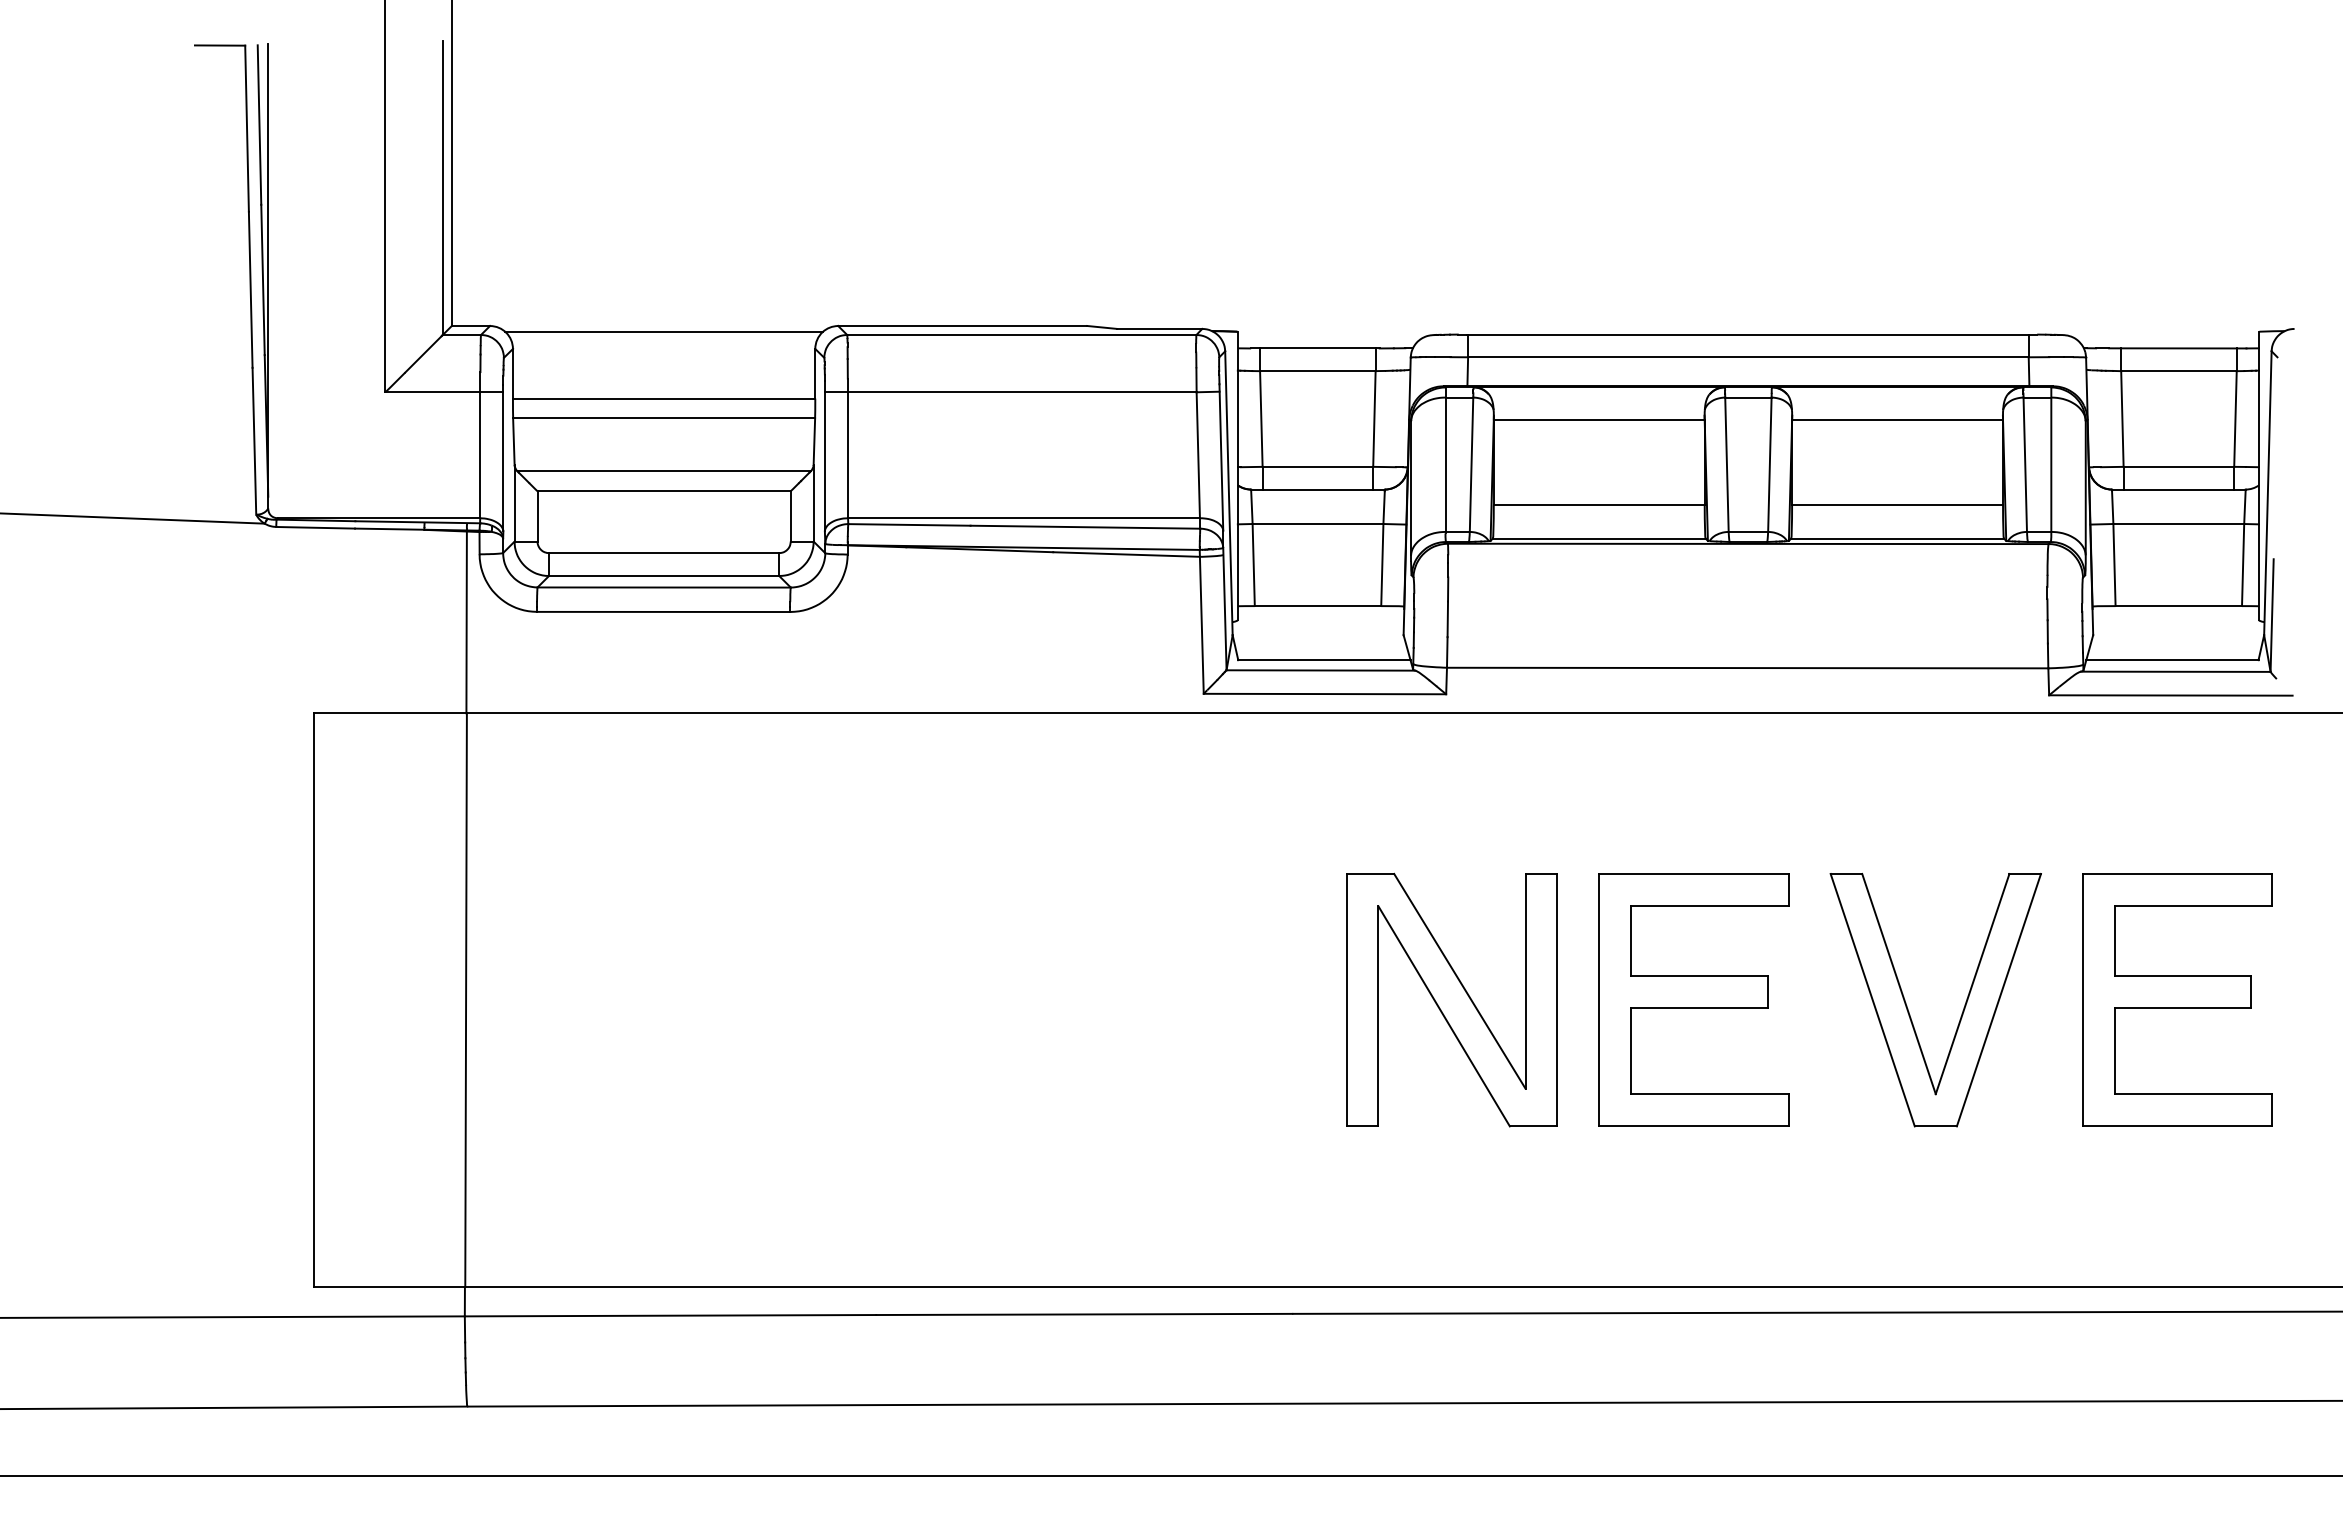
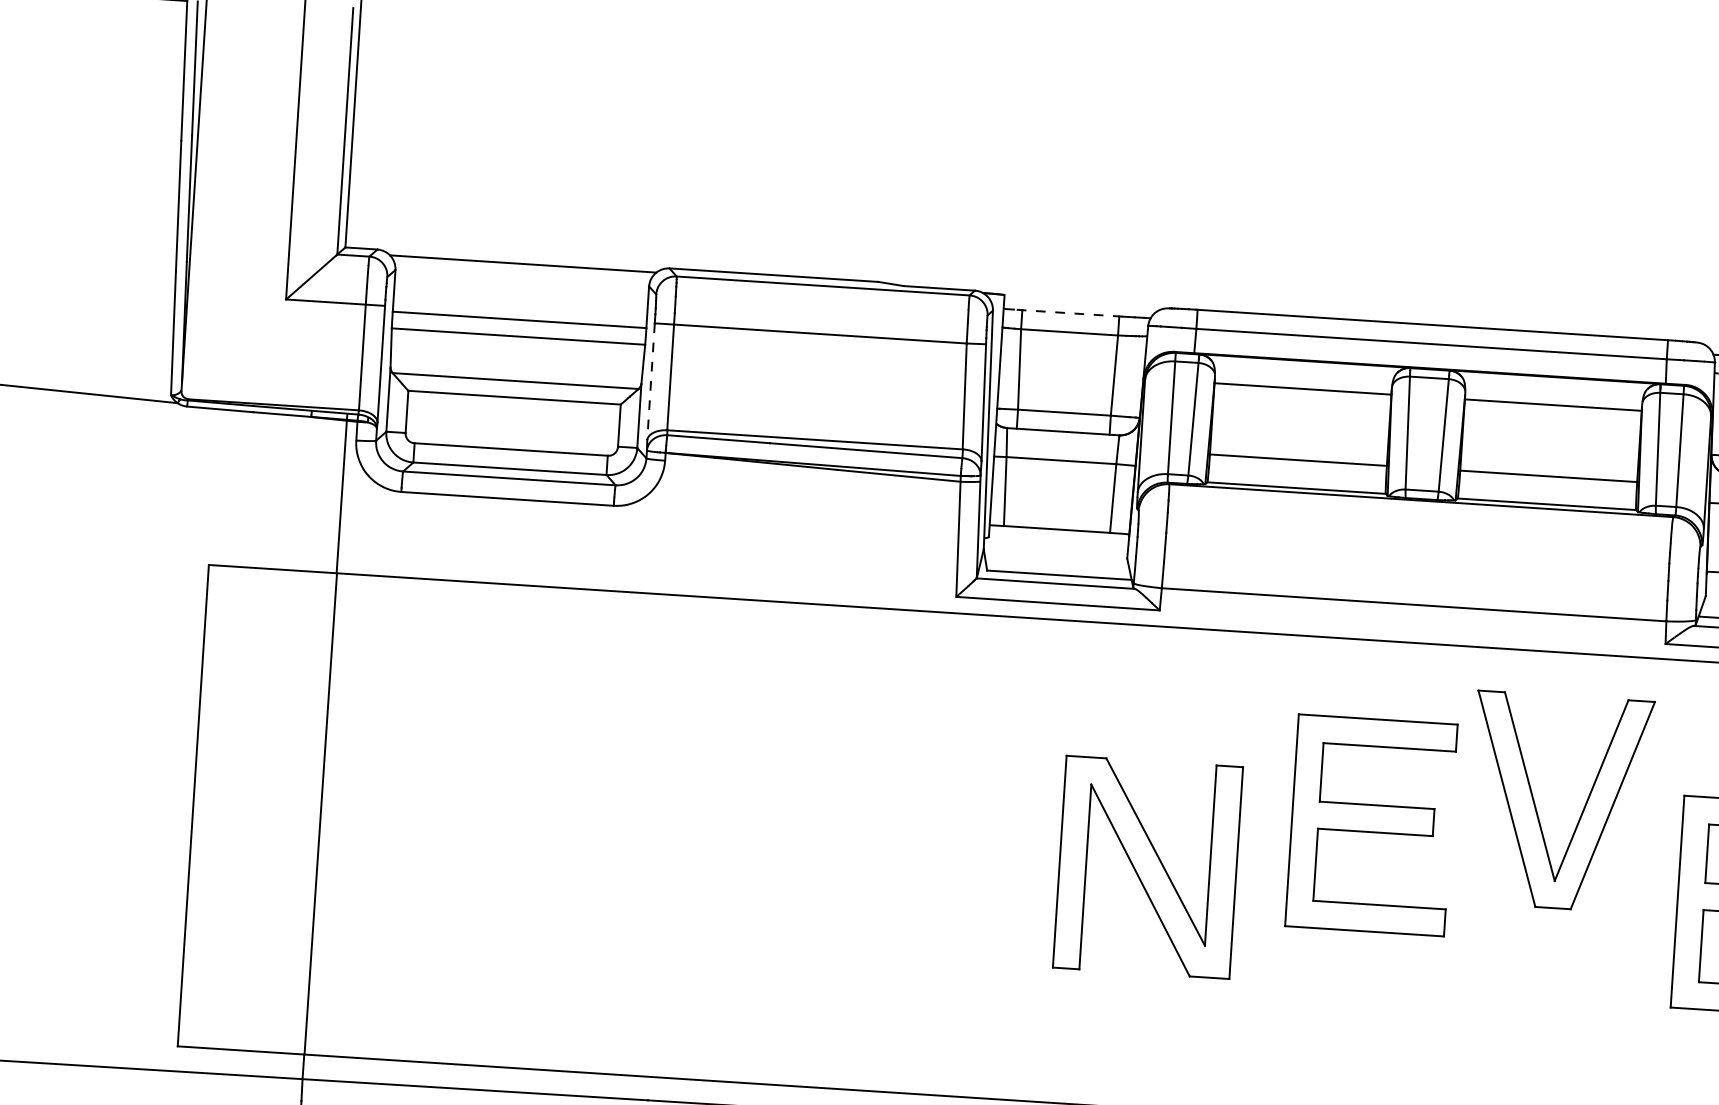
line: (1314, 348) -> (1068, 313), solid -> dashed
line: (824, 461) -> (650, 381), solid -> dashed
part: (1693, 999) -> (1371, 824), moved
part: (1908, 1008) -> (1536, 807), moved

